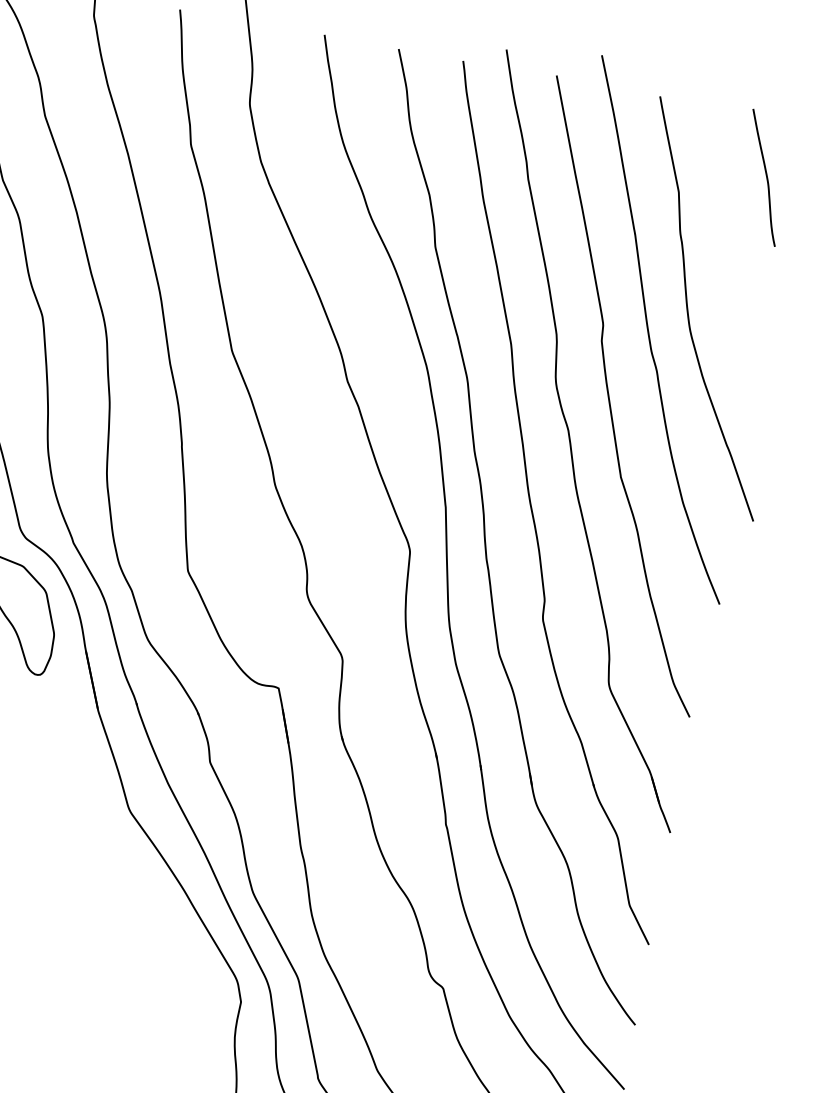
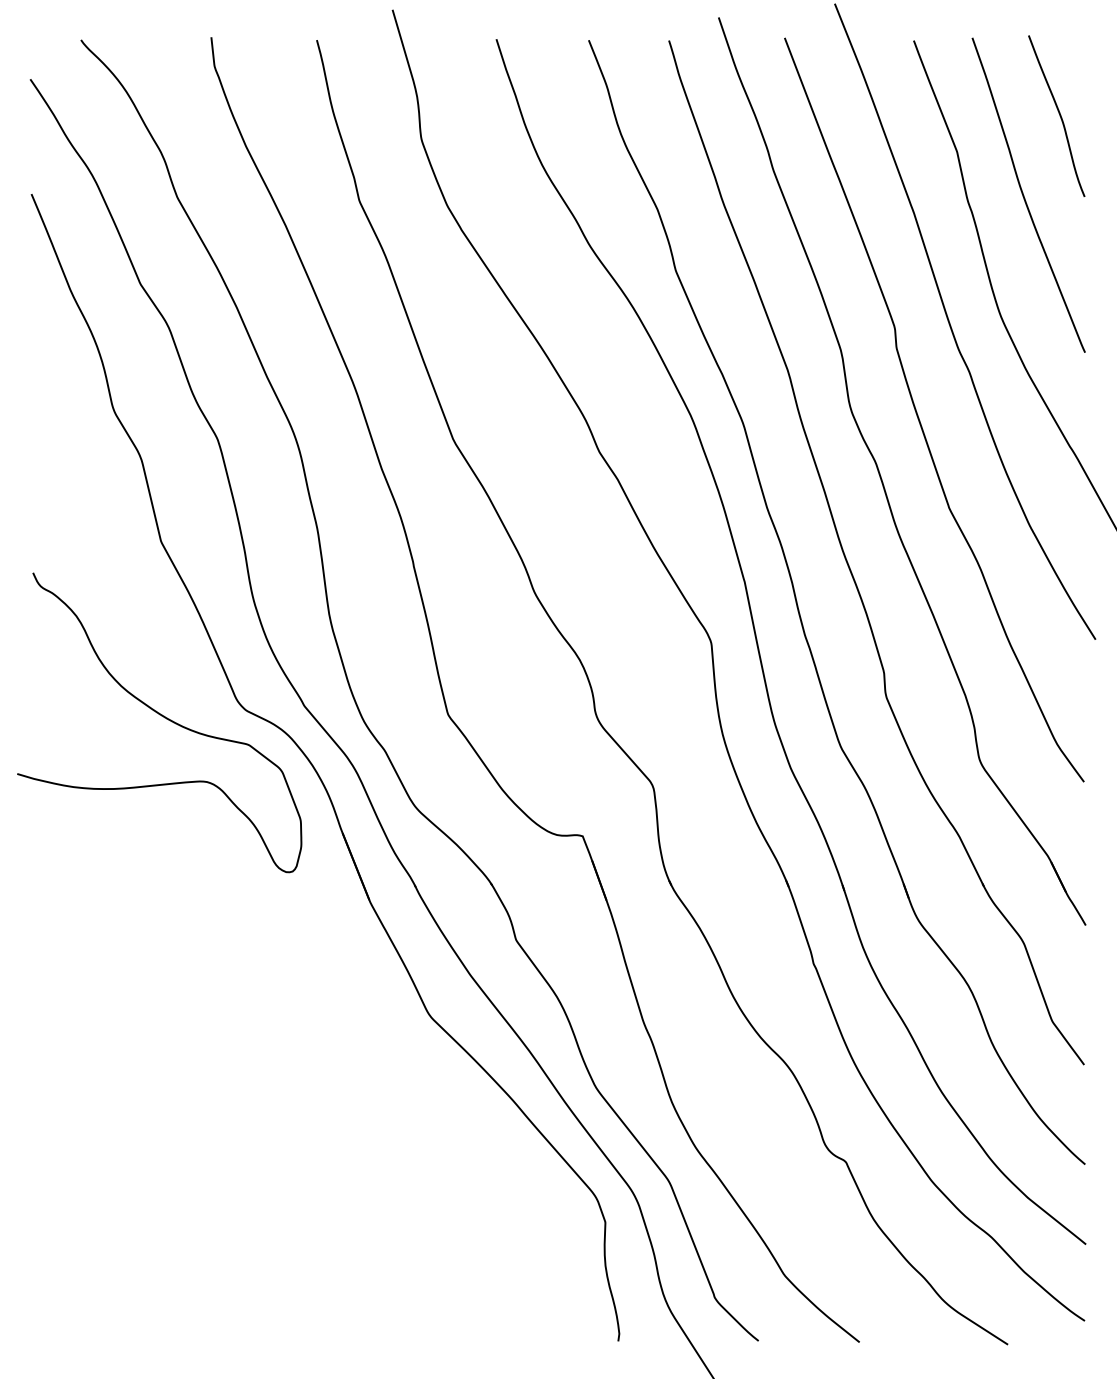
curve: (726, 236) -> (1024, 195), added

